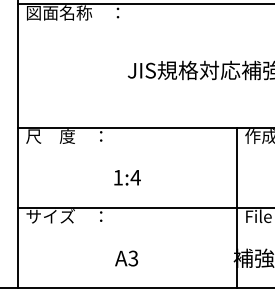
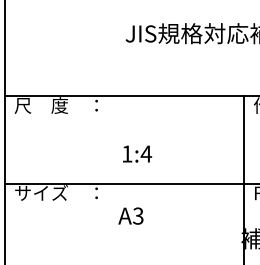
text: (127, 177) -> (137, 153), moved
text: (126, 258) -> (130, 216), moved

